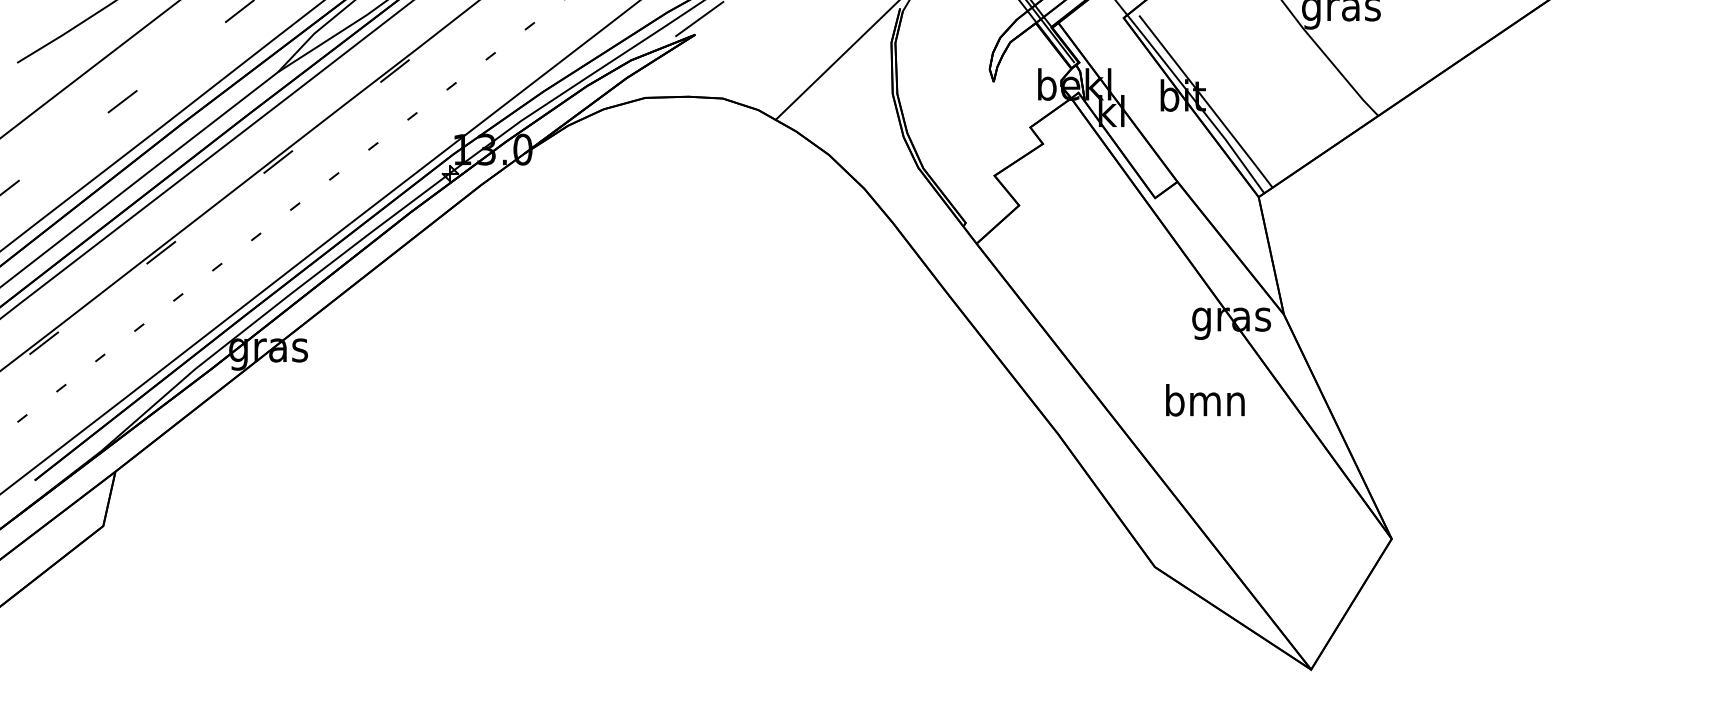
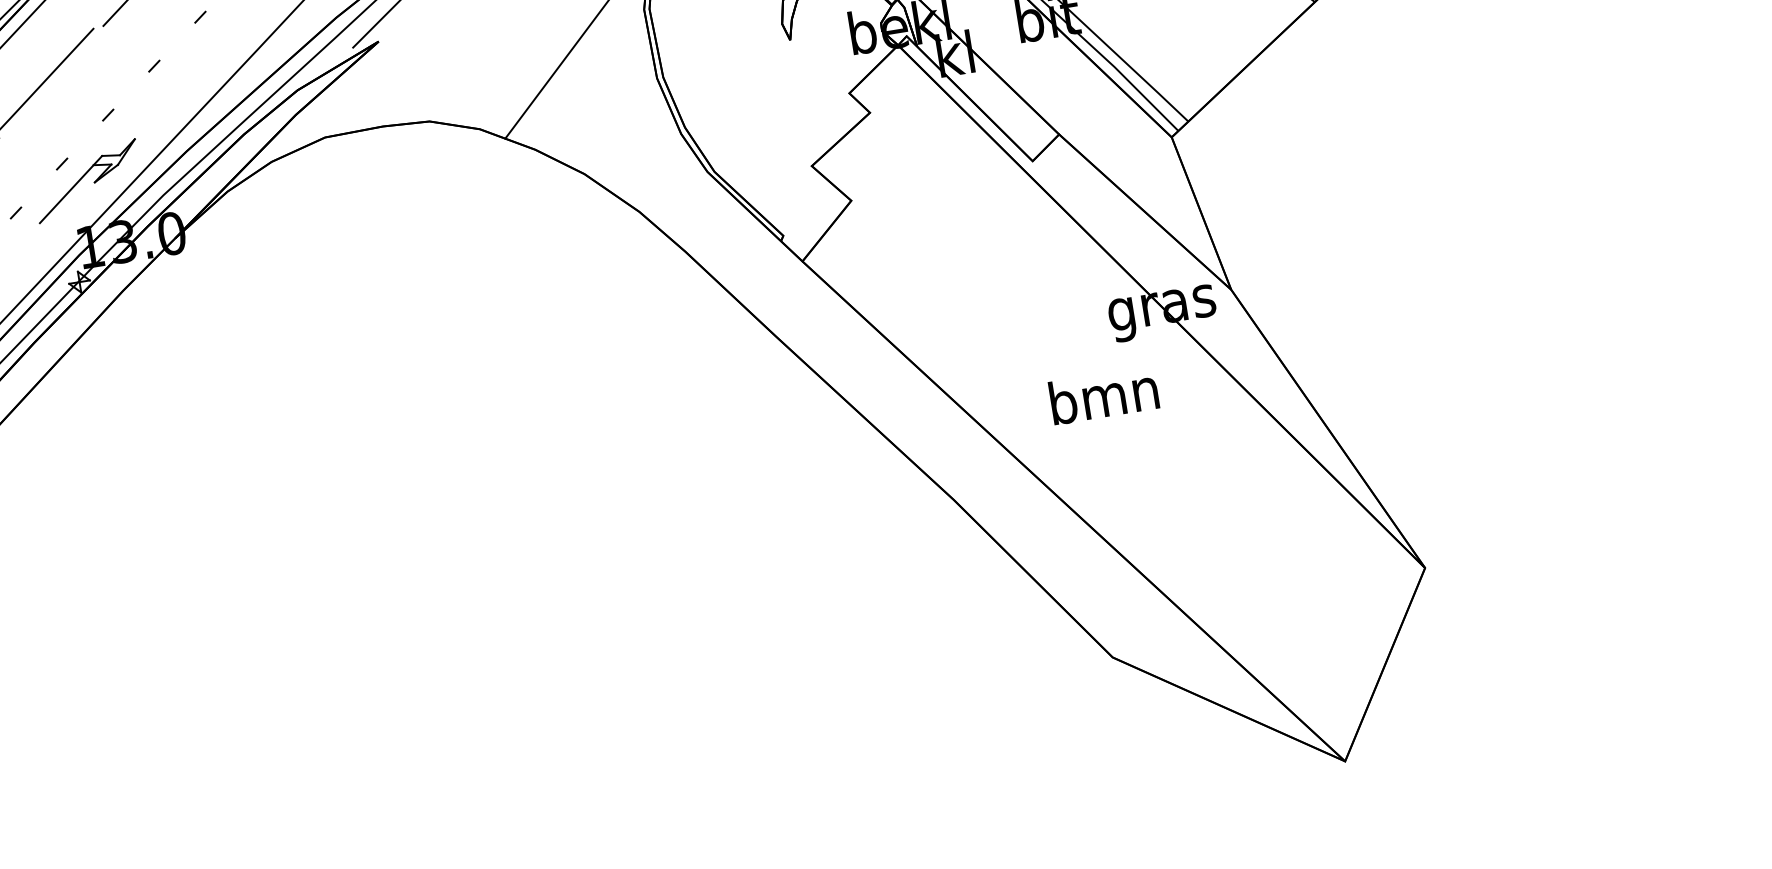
part: (467, 101) -> (86, 181), added
text: (1205, 400) -> (1104, 395), moved

